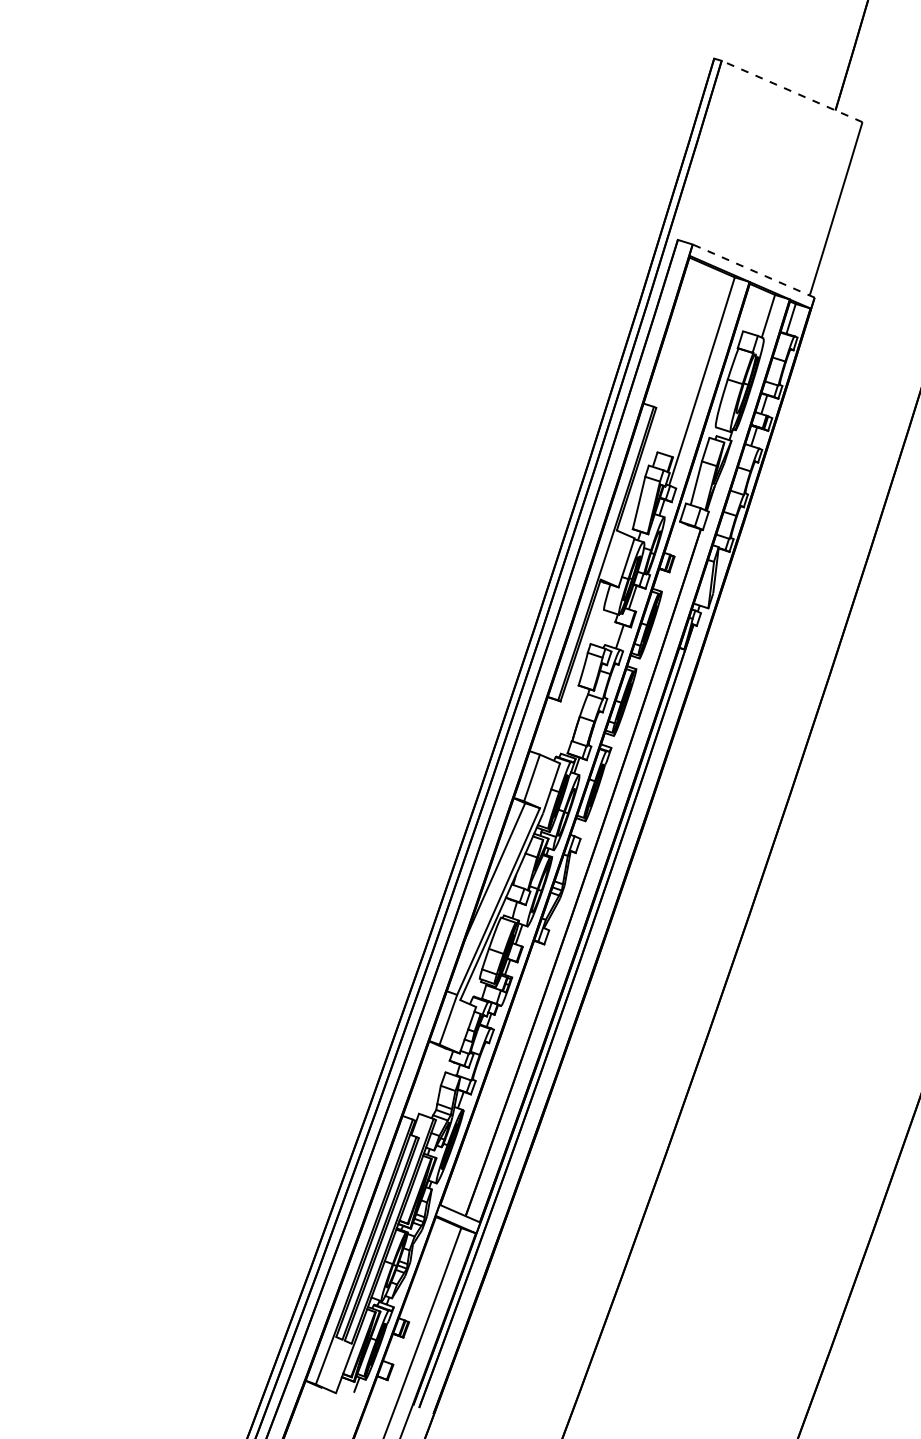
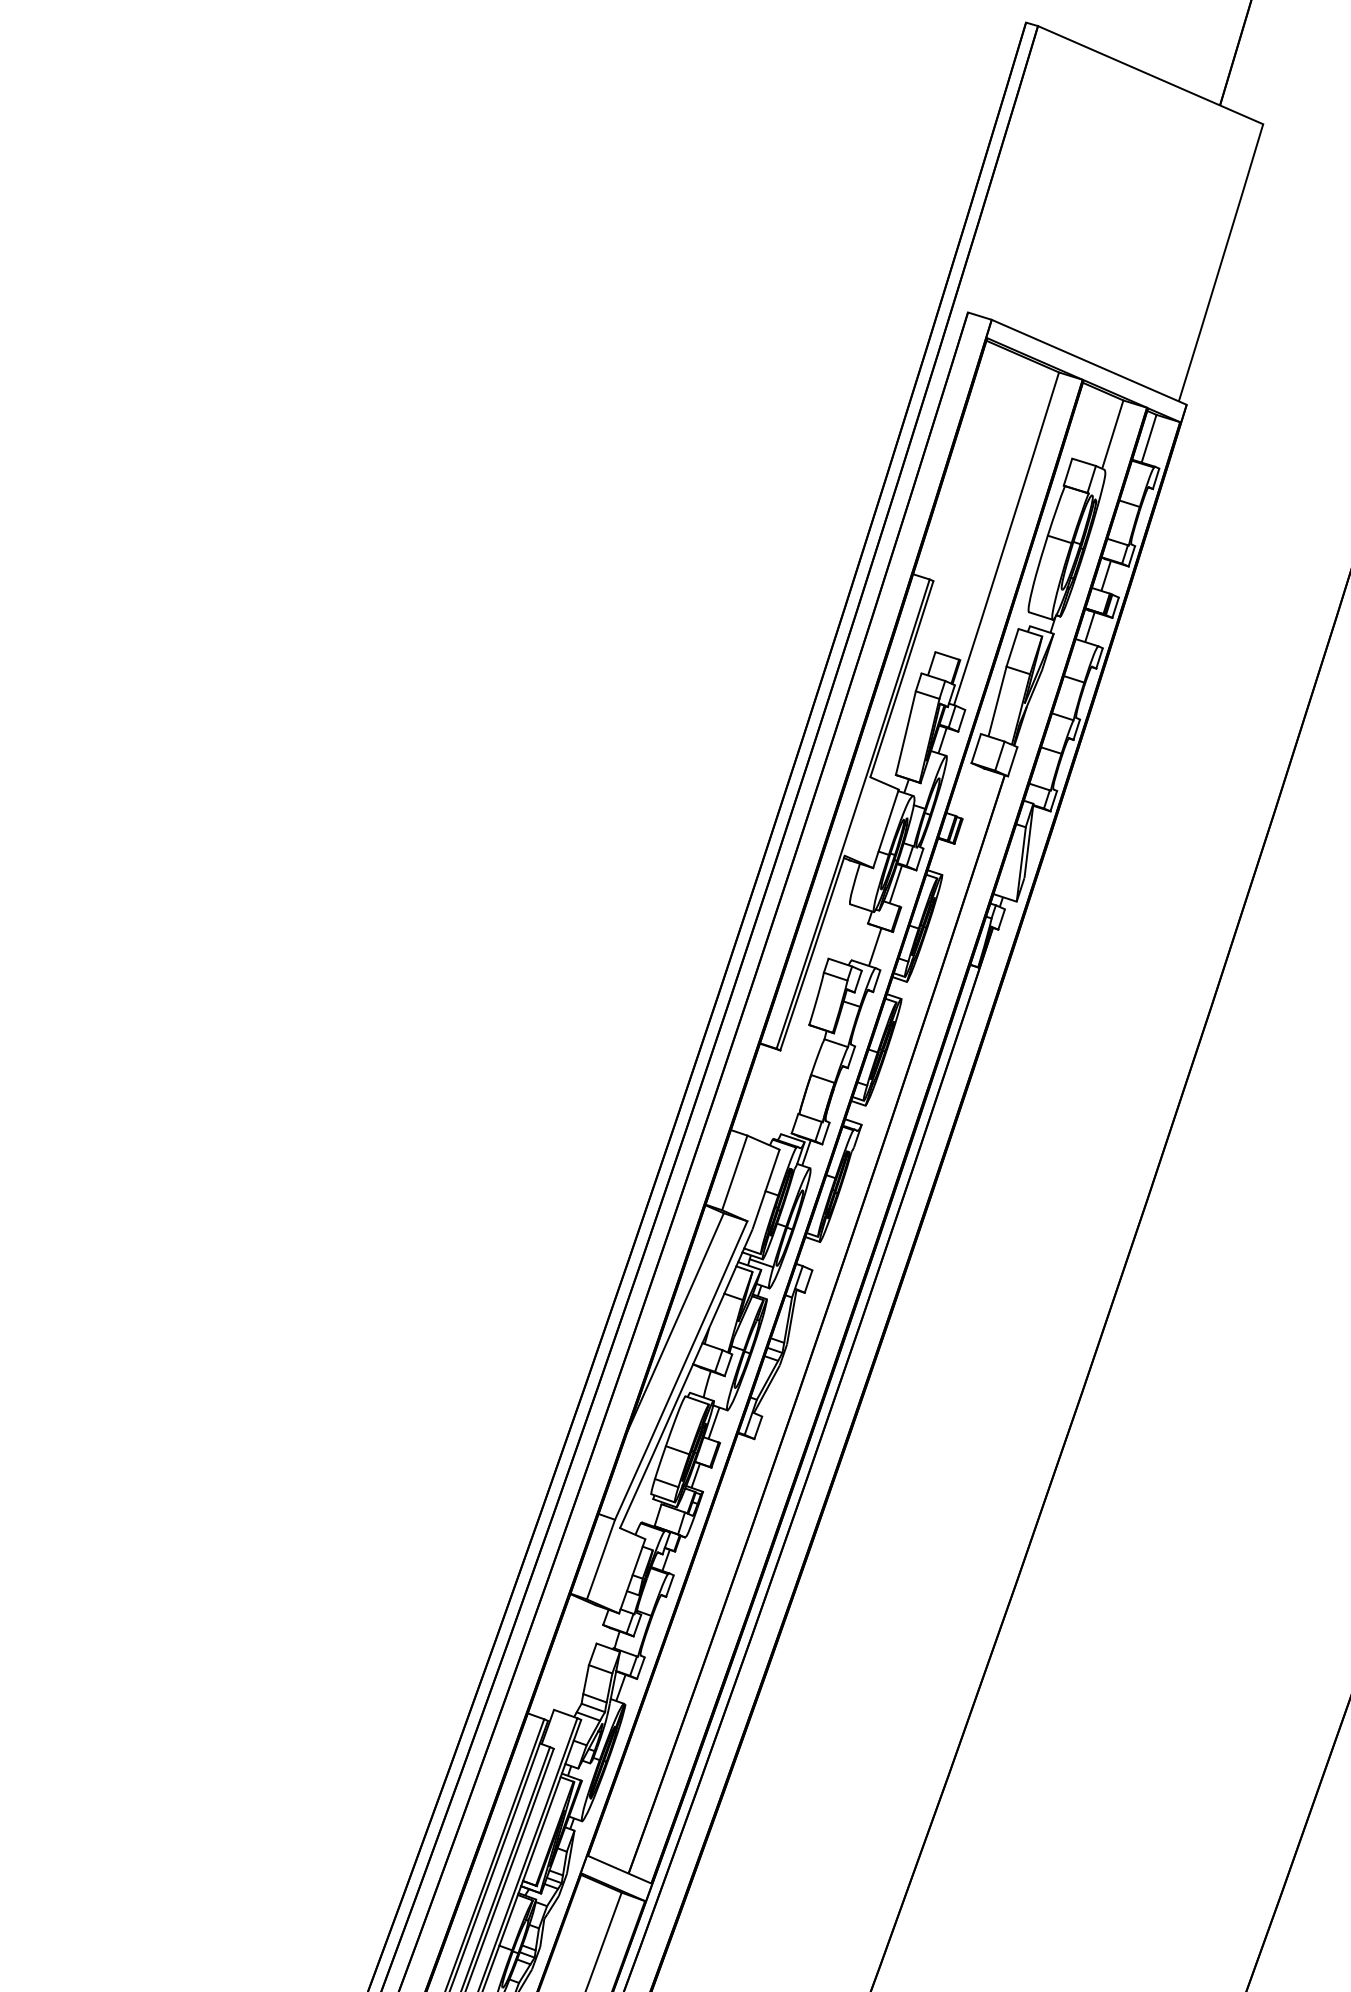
line: (792, 91) -> (1151, 75), dashed -> solid
line: (753, 270) -> (1088, 361), dashed -> solid

